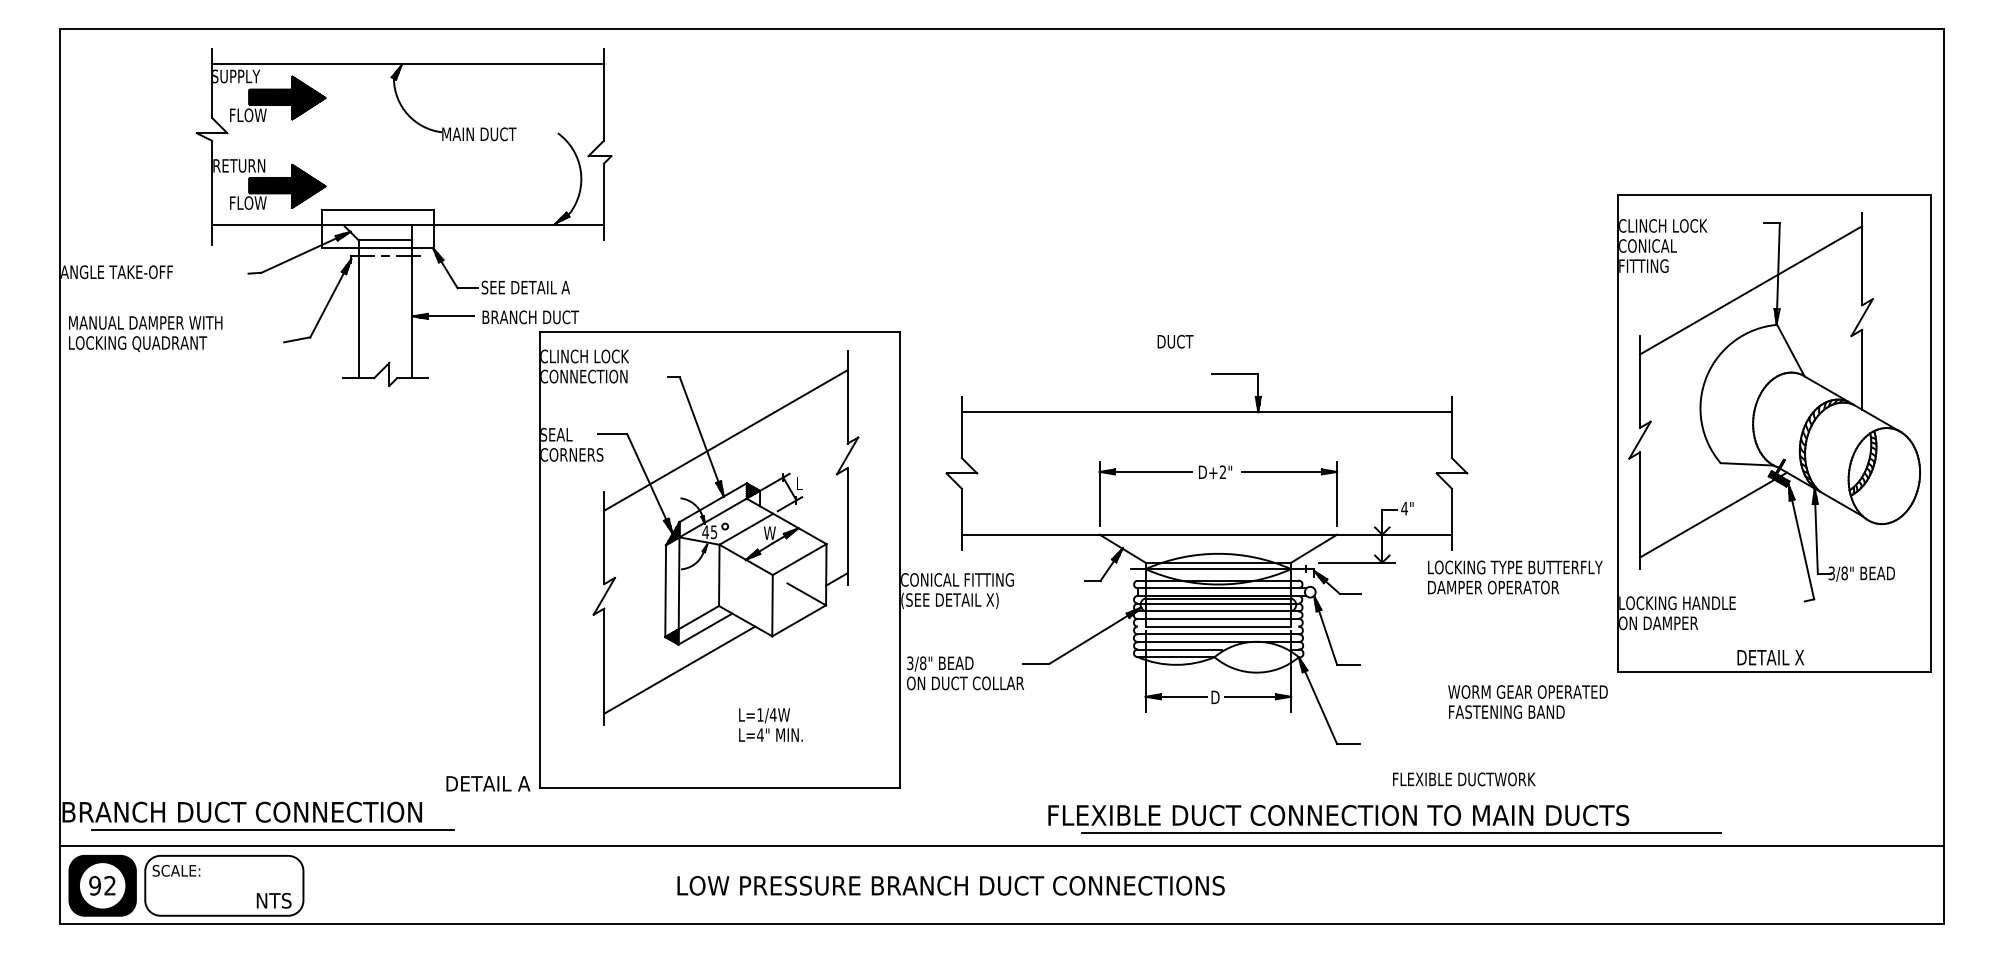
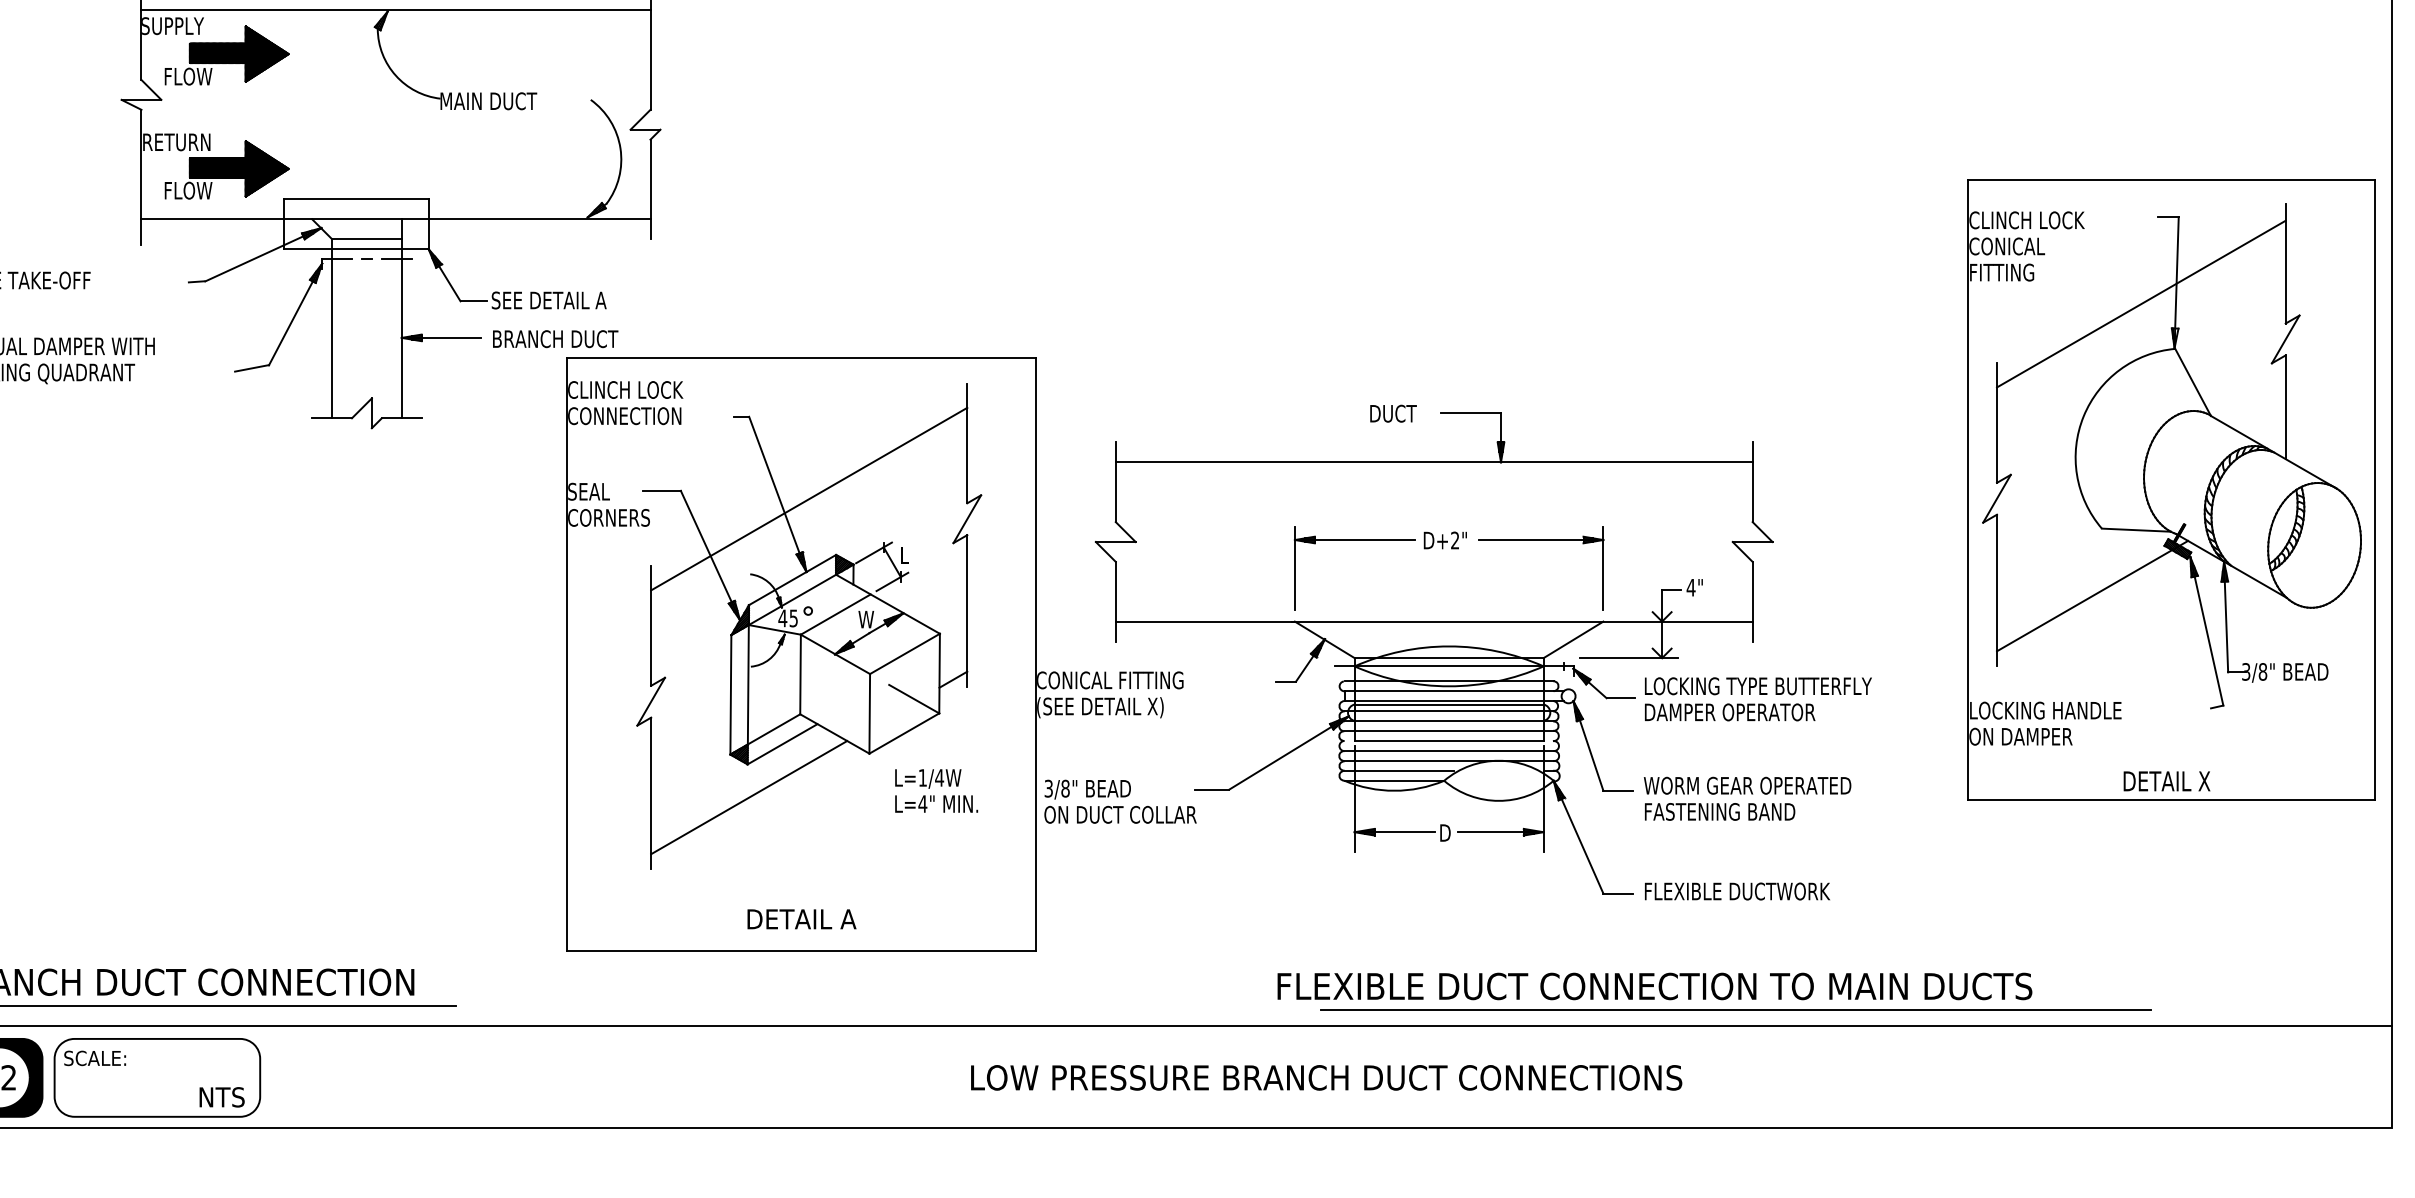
text: (1175, 341) -> (1393, 413), moved
text: (1515, 577) -> (1758, 699), moved
text: (1527, 701) -> (1746, 798), moved
text: (770, 724) -> (935, 790), moved
text: (1464, 779) -> (1737, 891), moved
text: (488, 783) -> (802, 918), moved
part: (1384, 819) -> (1714, 991), moved
text: (950, 885) -> (1325, 1077), moved

